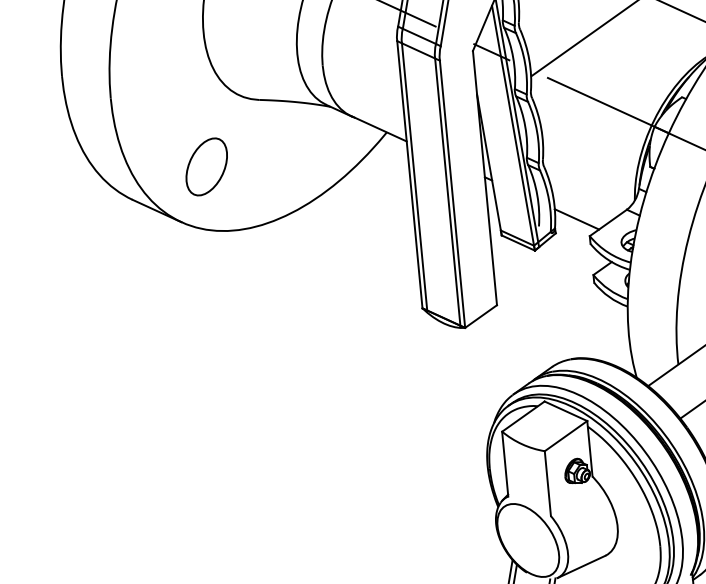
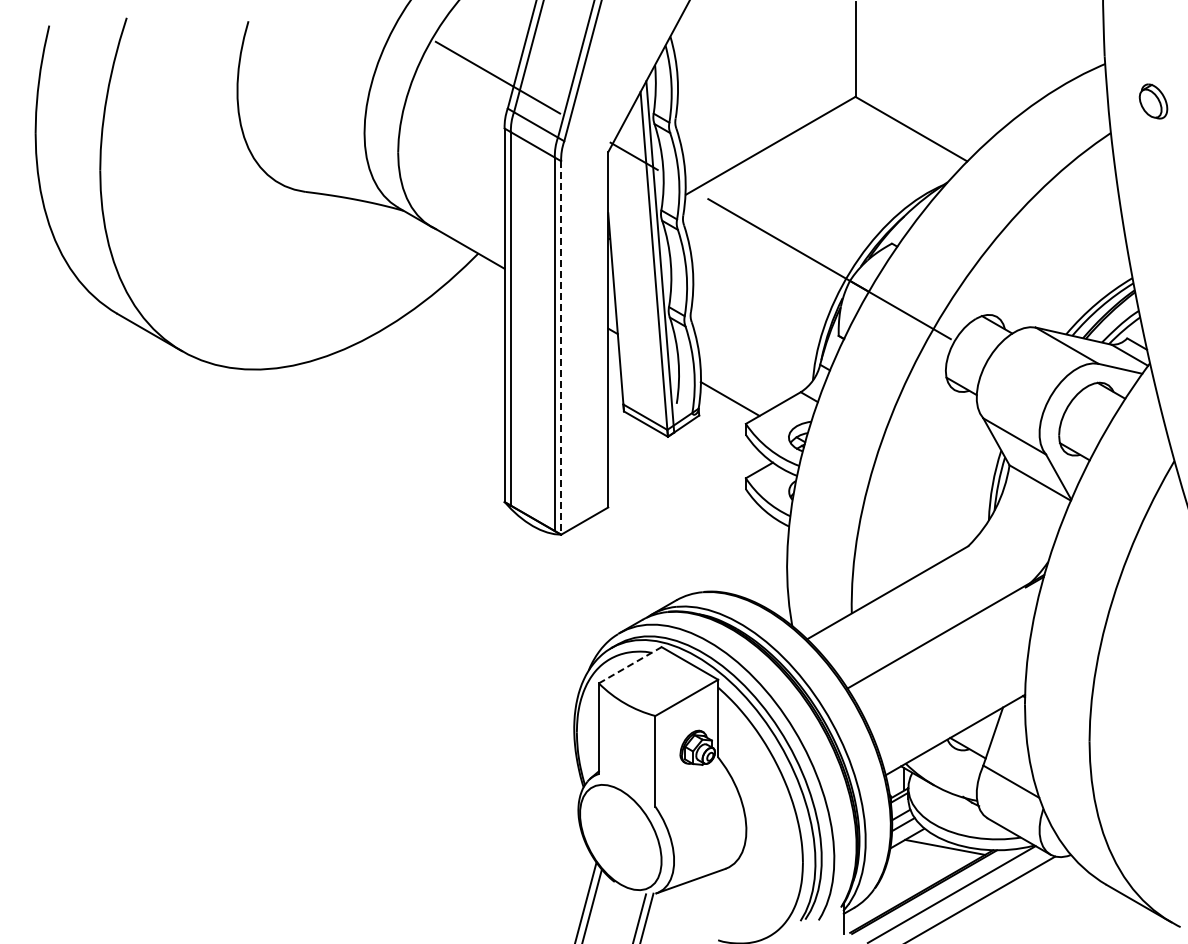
part: (206, 166) -> (224, 277), removed
line: (452, 193) -> (561, 347), solid -> dashed
line: (523, 416) -> (630, 665), solid -> dashed

